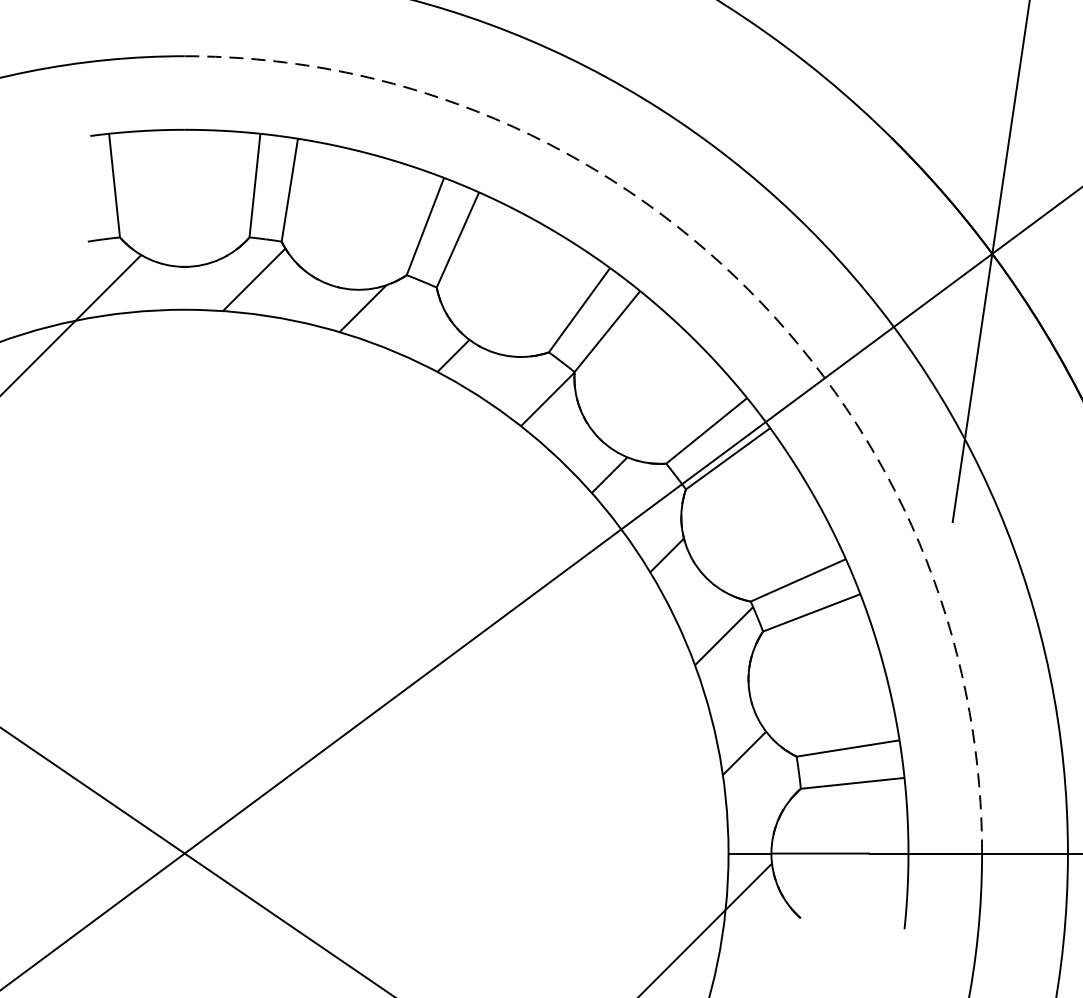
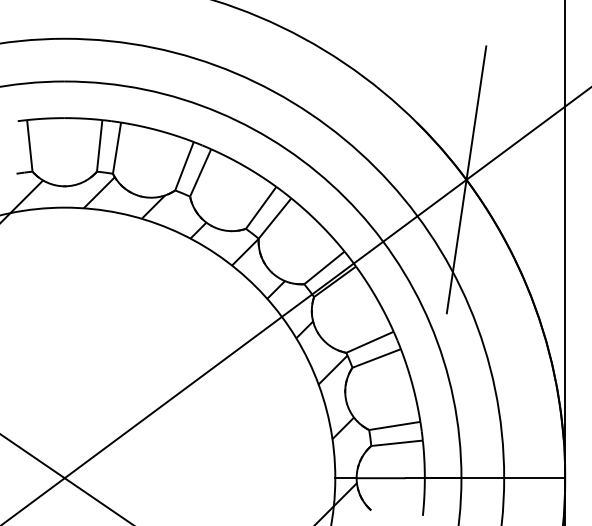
arc: (749, 289) -> (345, 197), dashed -> solid

